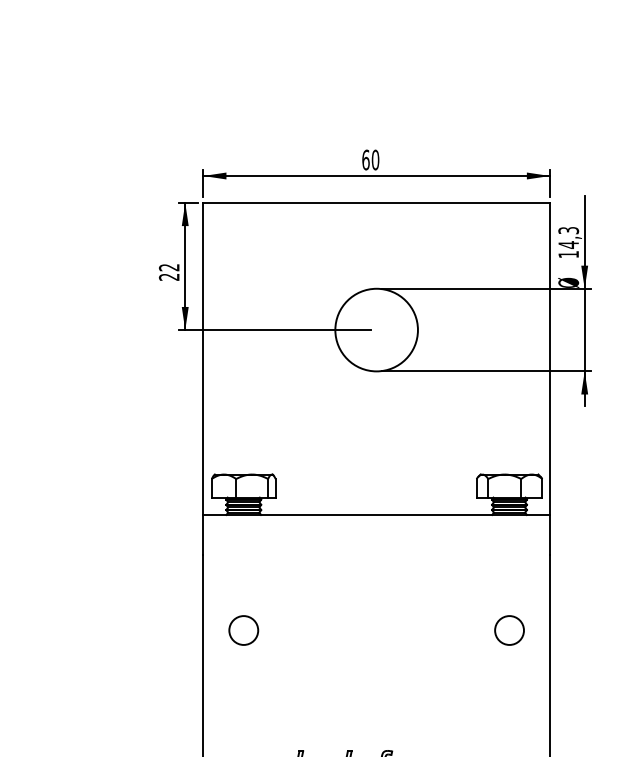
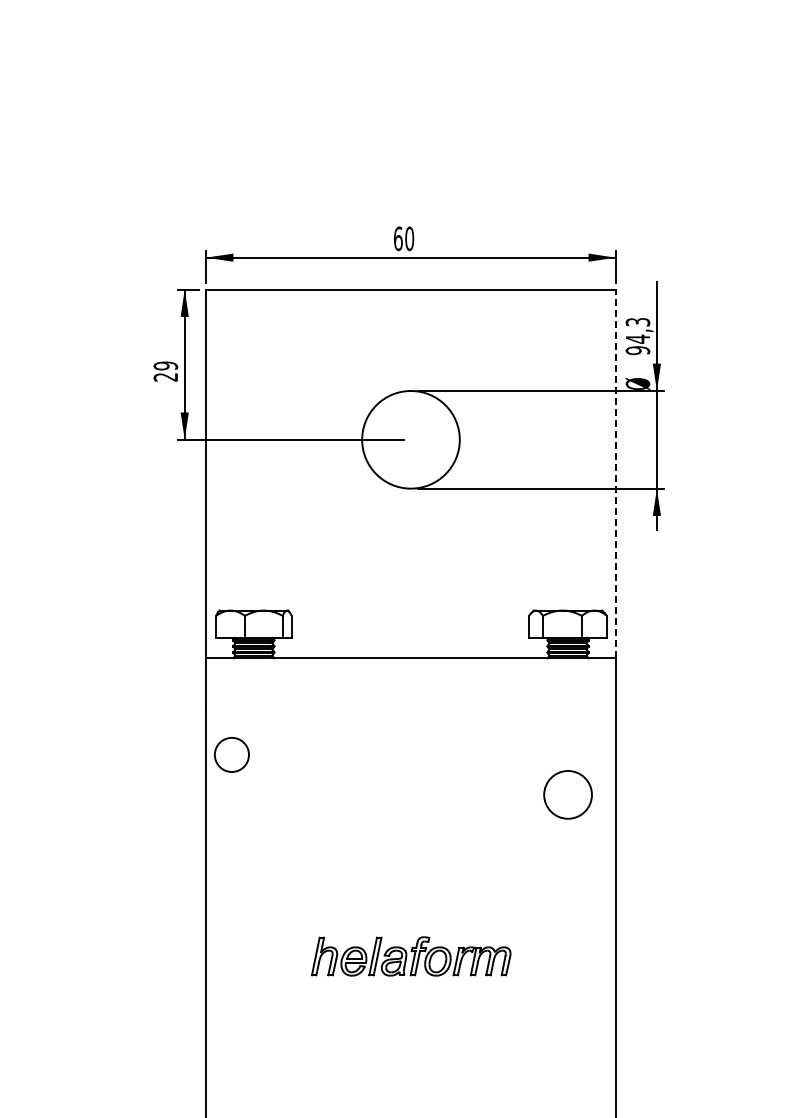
text: (568, 254) -> (637, 350), 14,3 -> 94,3
text: (168, 267) -> (165, 365), 22 -> 29
line: (549, 358) -> (615, 473), solid -> dashed
circle: (243, 630) -> (231, 754), moved
circle: (509, 630) -> (567, 794), size x1.4

